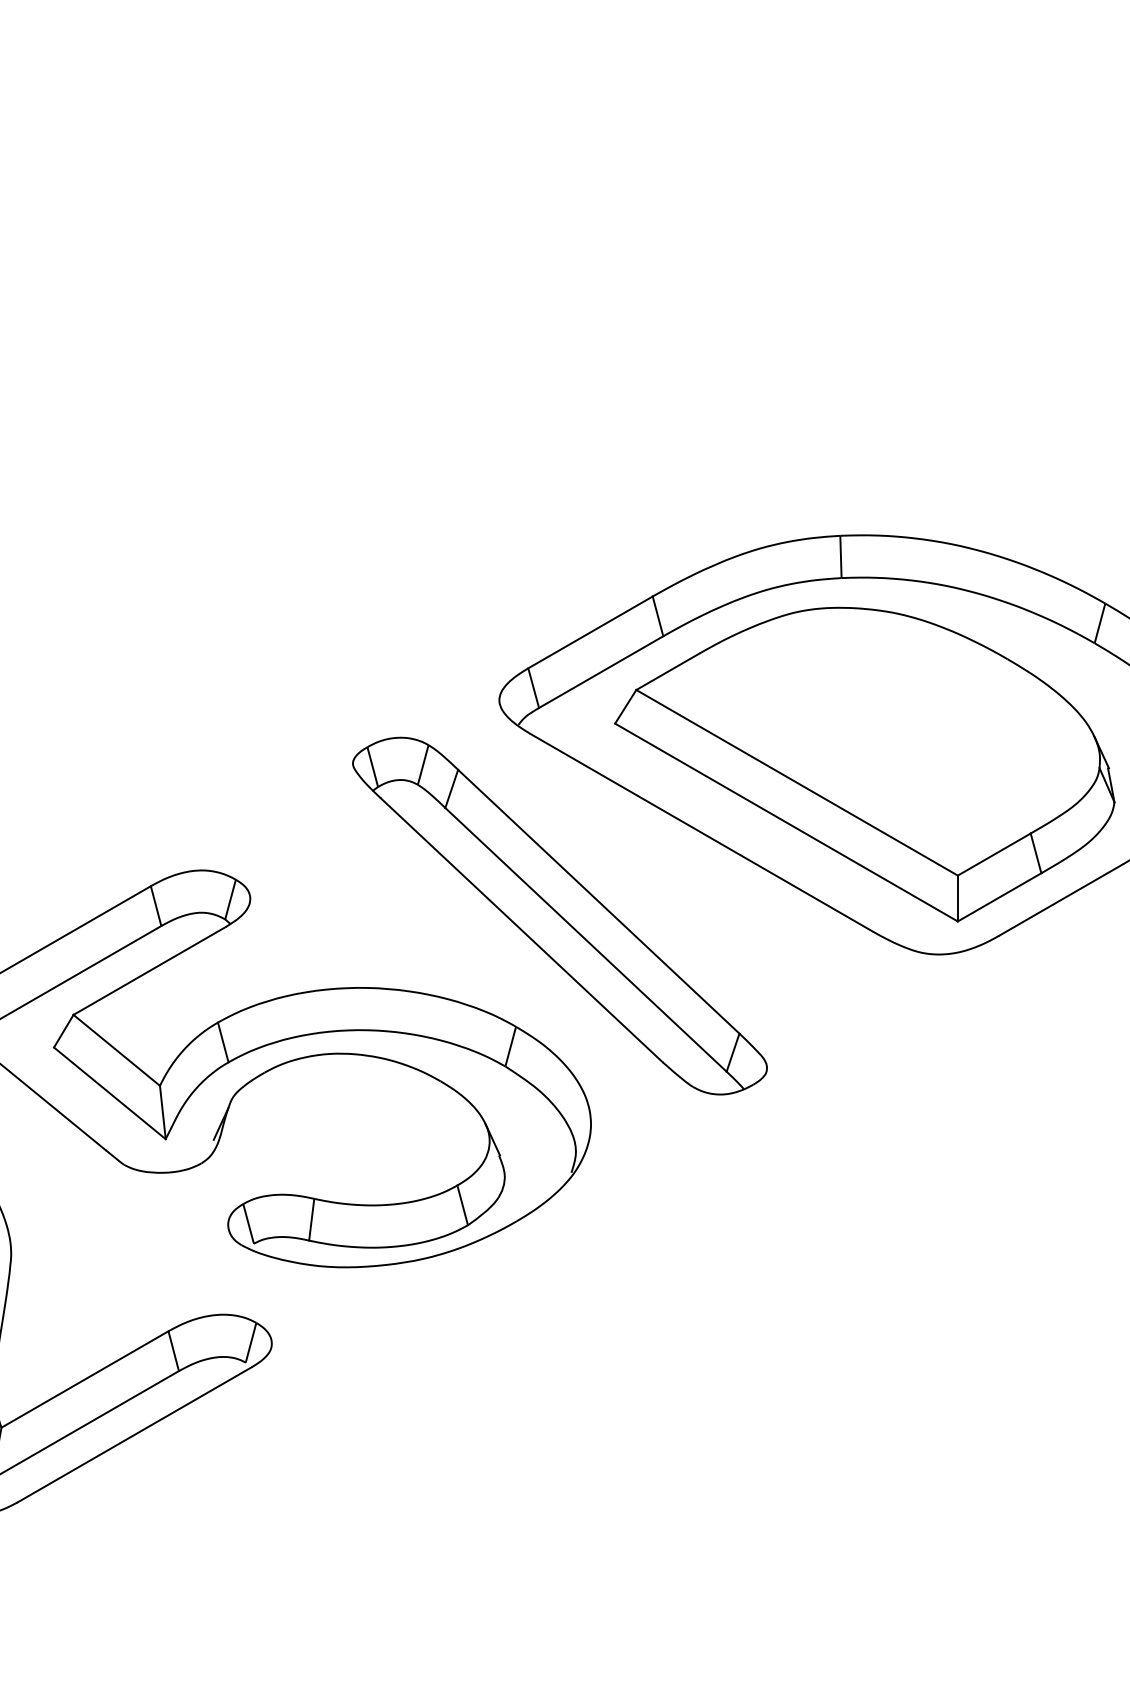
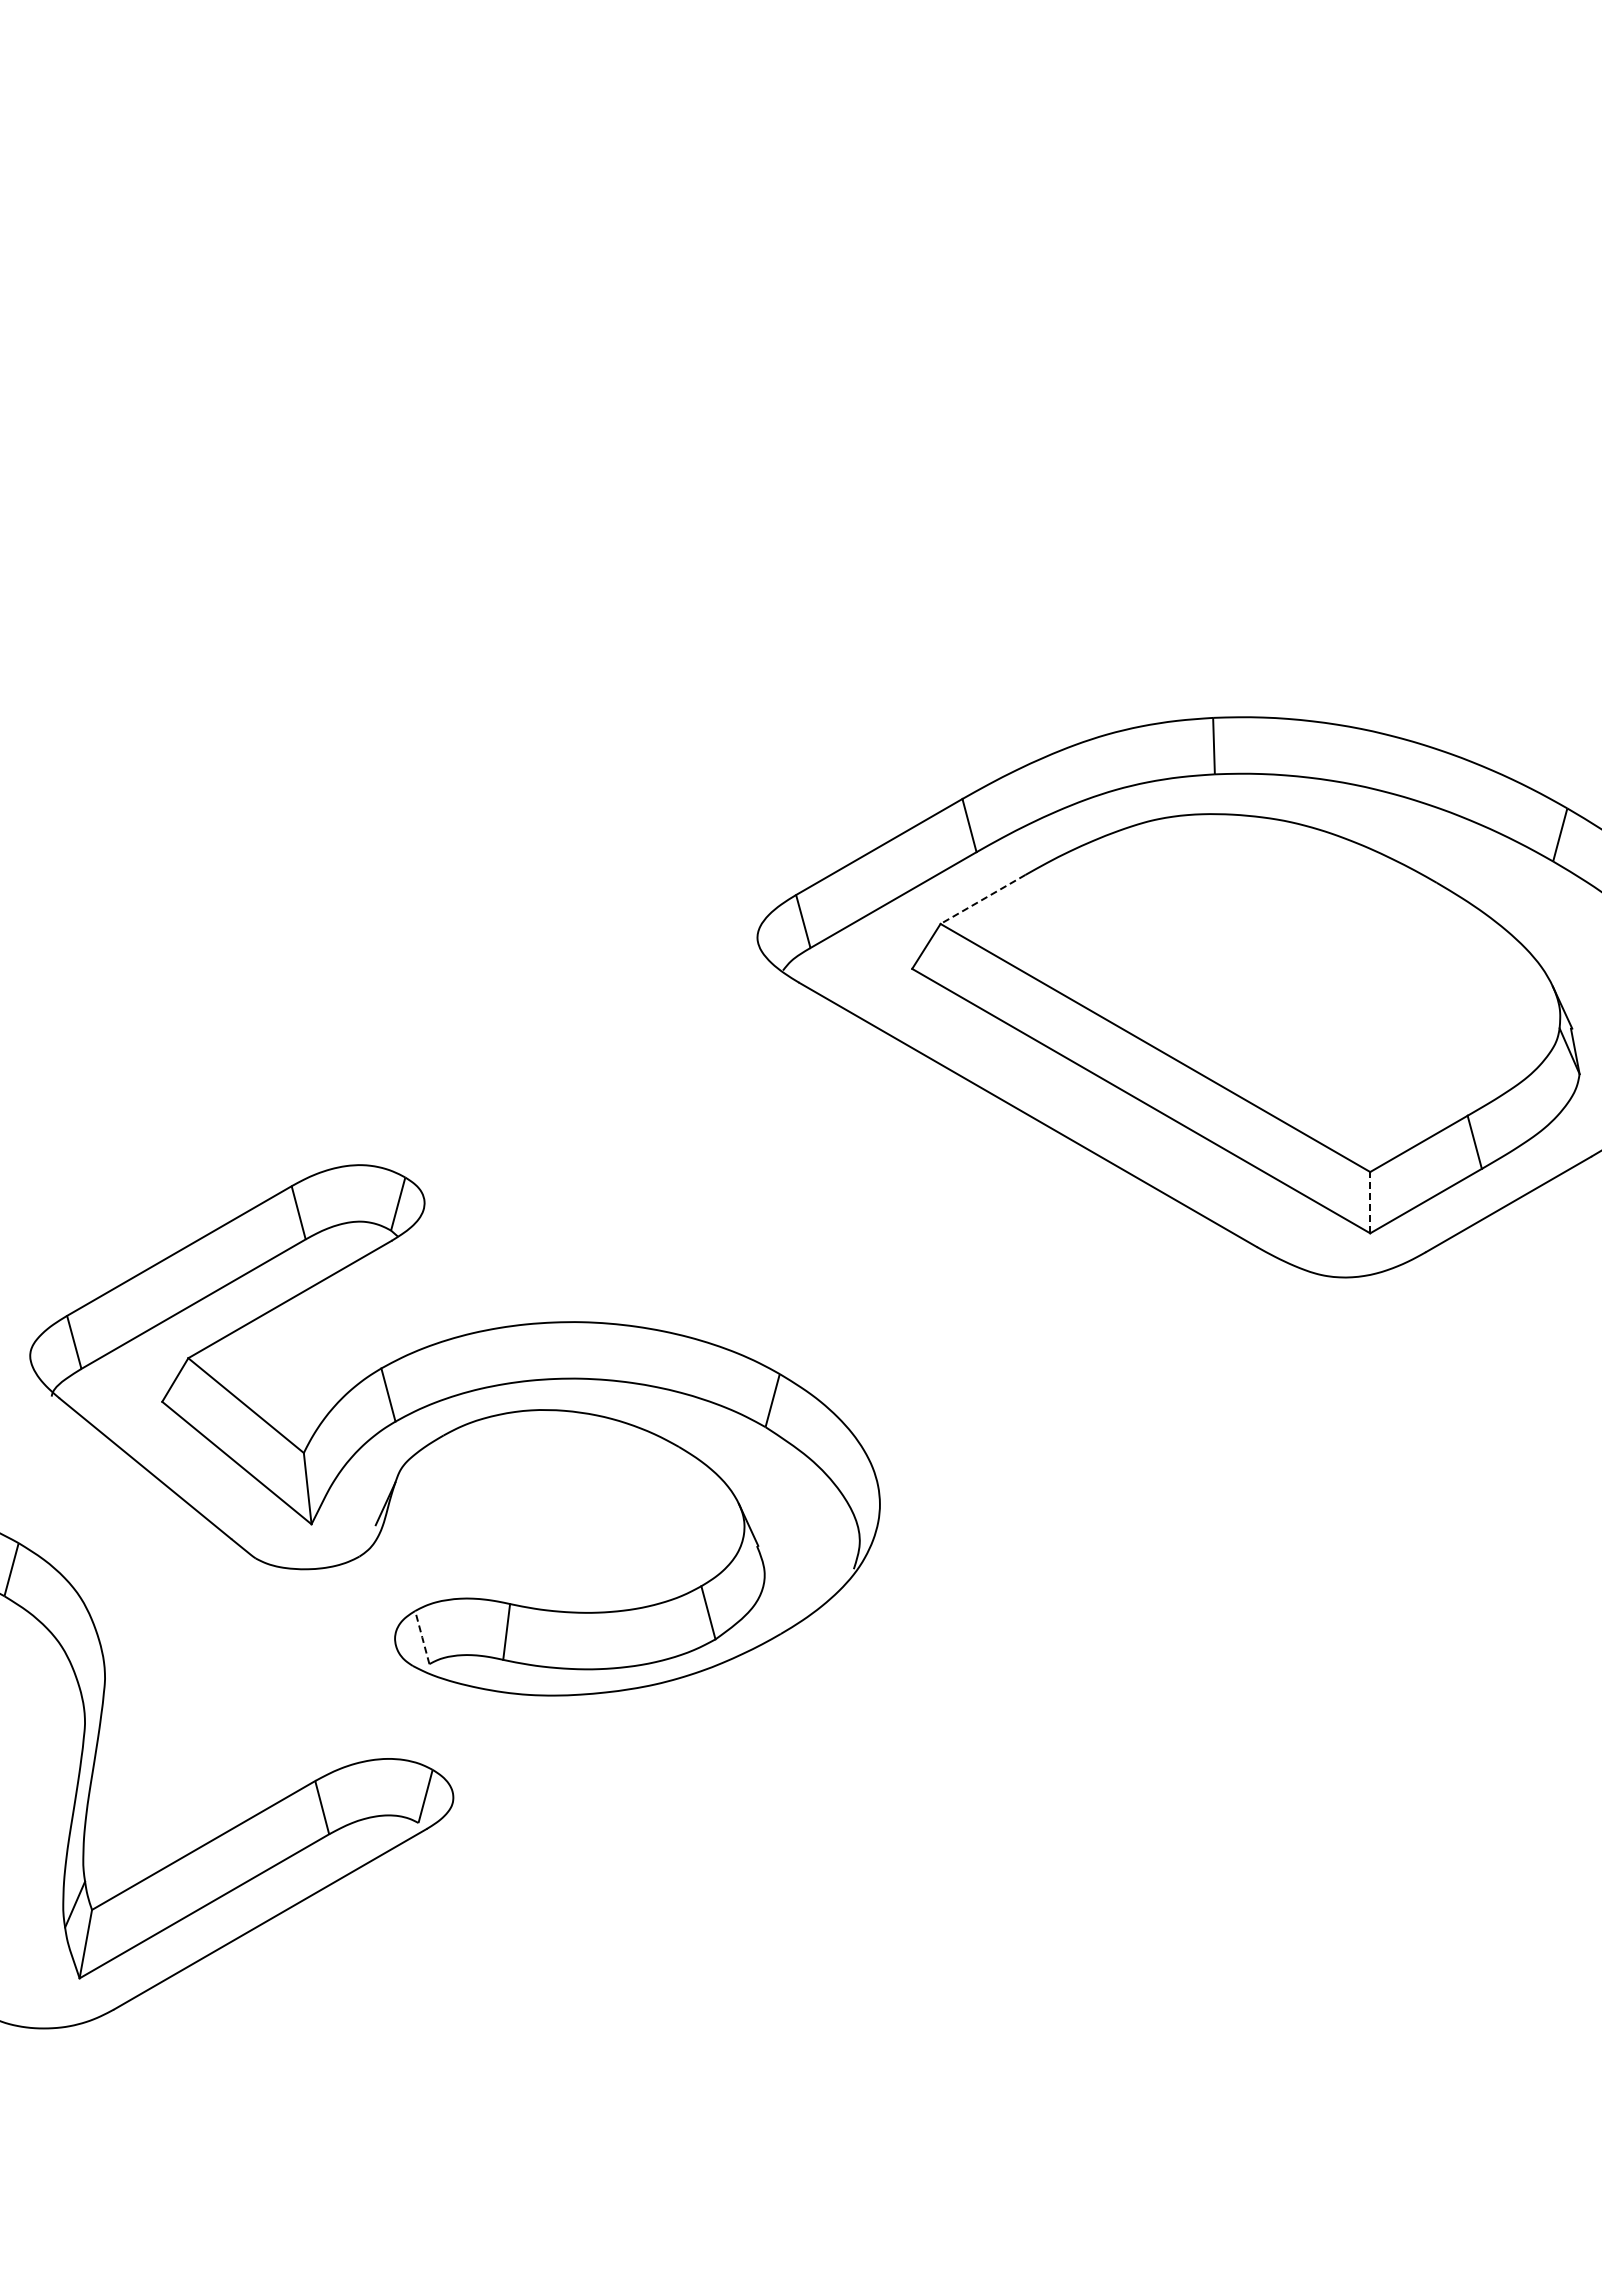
line: (667, 671) -> (982, 899), solid -> dashed
line: (958, 898) -> (1370, 1202), solid -> dashed
part: (559, 915) -> (838, 1225), removed
line: (248, 1223) -> (422, 1637), solid -> dashed

